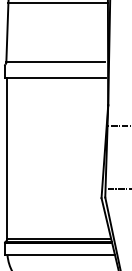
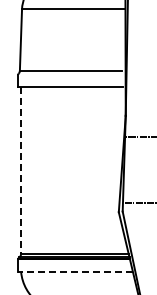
line: (6, 158) -> (20, 171), solid -> dashed
line: (59, 255) -> (75, 271), solid -> dashed

